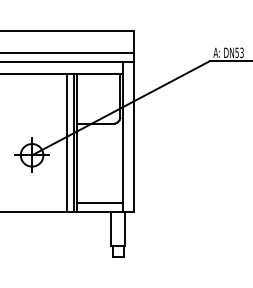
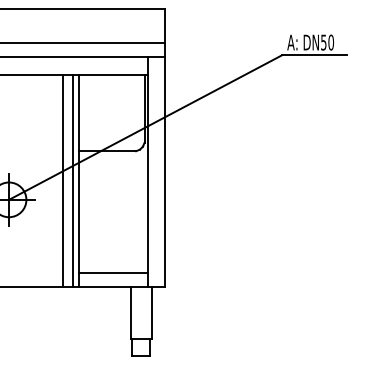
text: (241, 52) -> (330, 42), DN53 -> DN50

